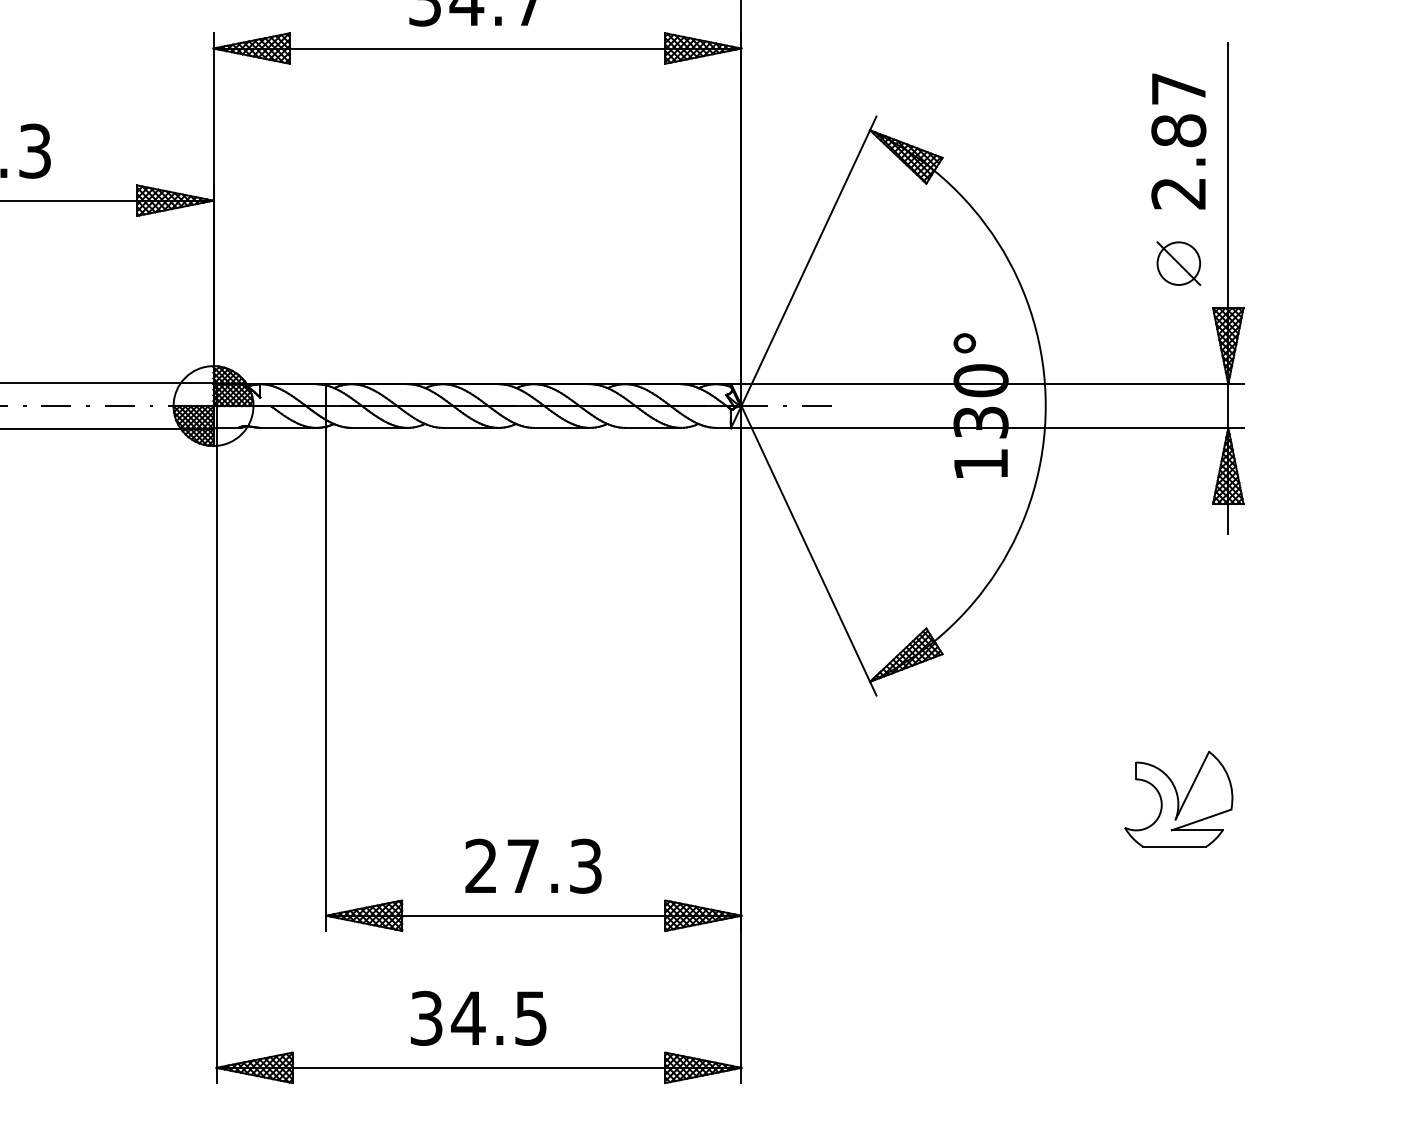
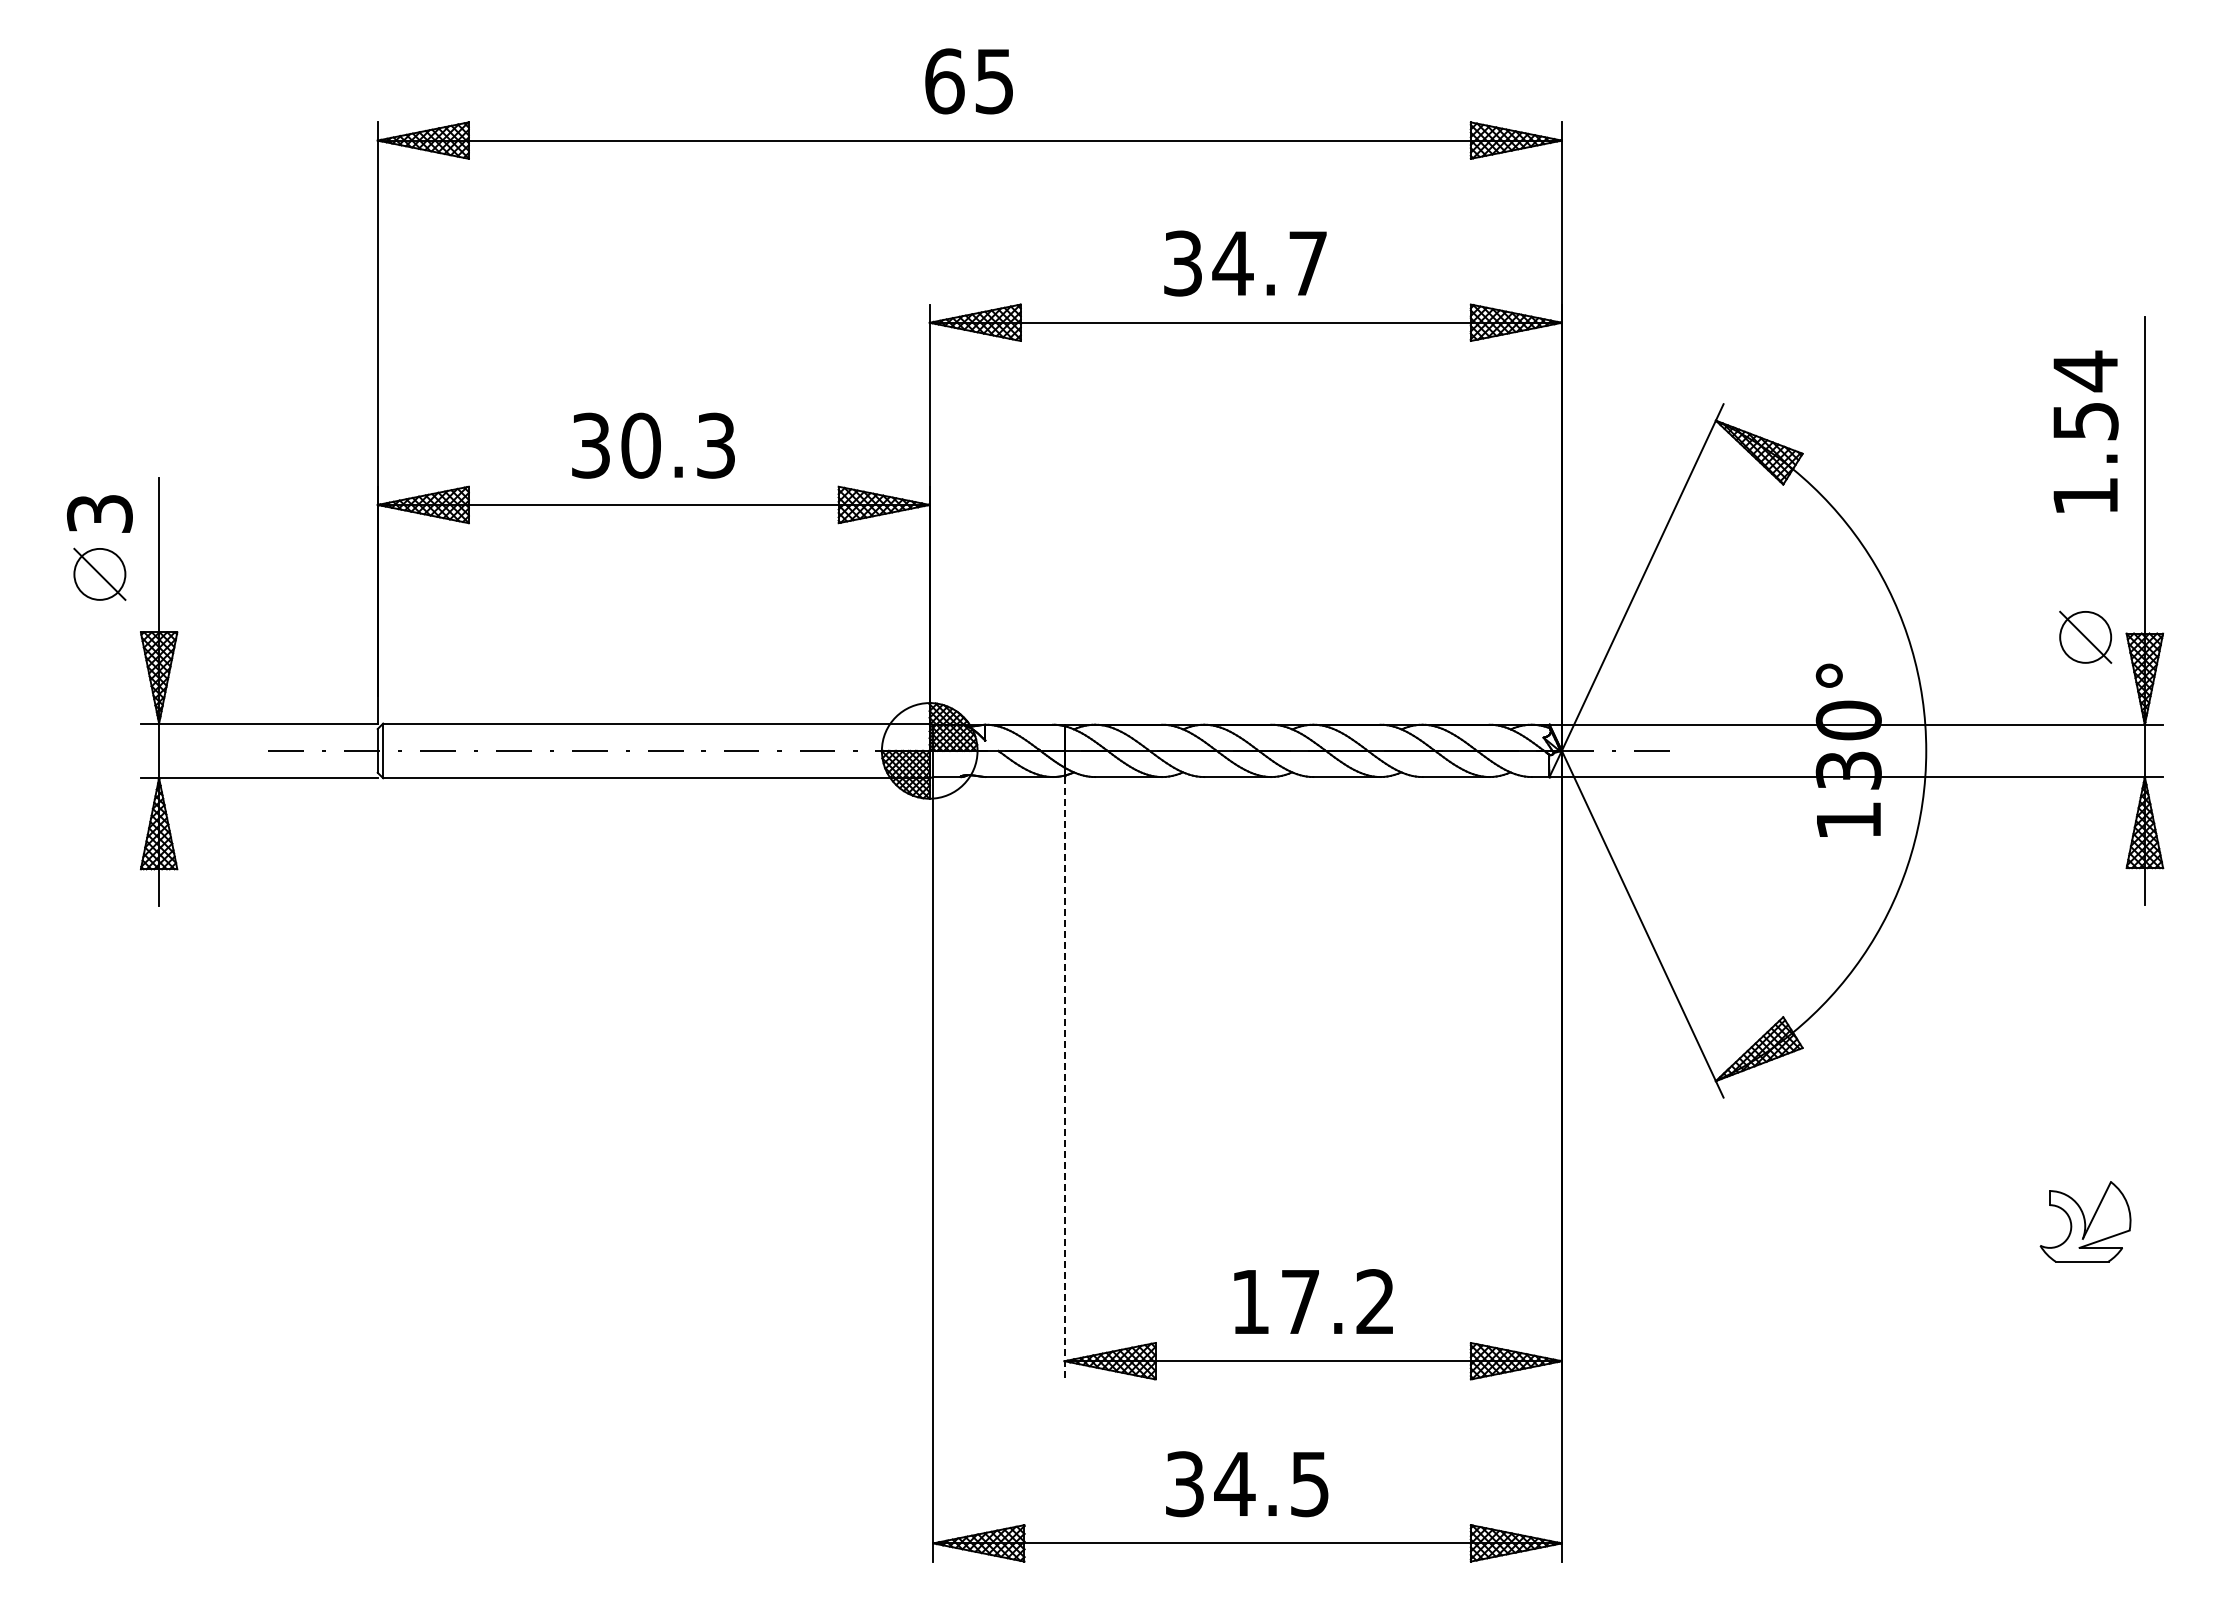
text: (1178, 140) -> (2085, 432), 2.87 -> 1.54
part: (1178, 262) -> (2085, 636), moved
line: (326, 679) -> (1064, 1078), solid -> dashed
part: (1178, 799) -> (2085, 1221), size x0.7
text: (533, 866) -> (1312, 1302), 27.3 -> 17.2

